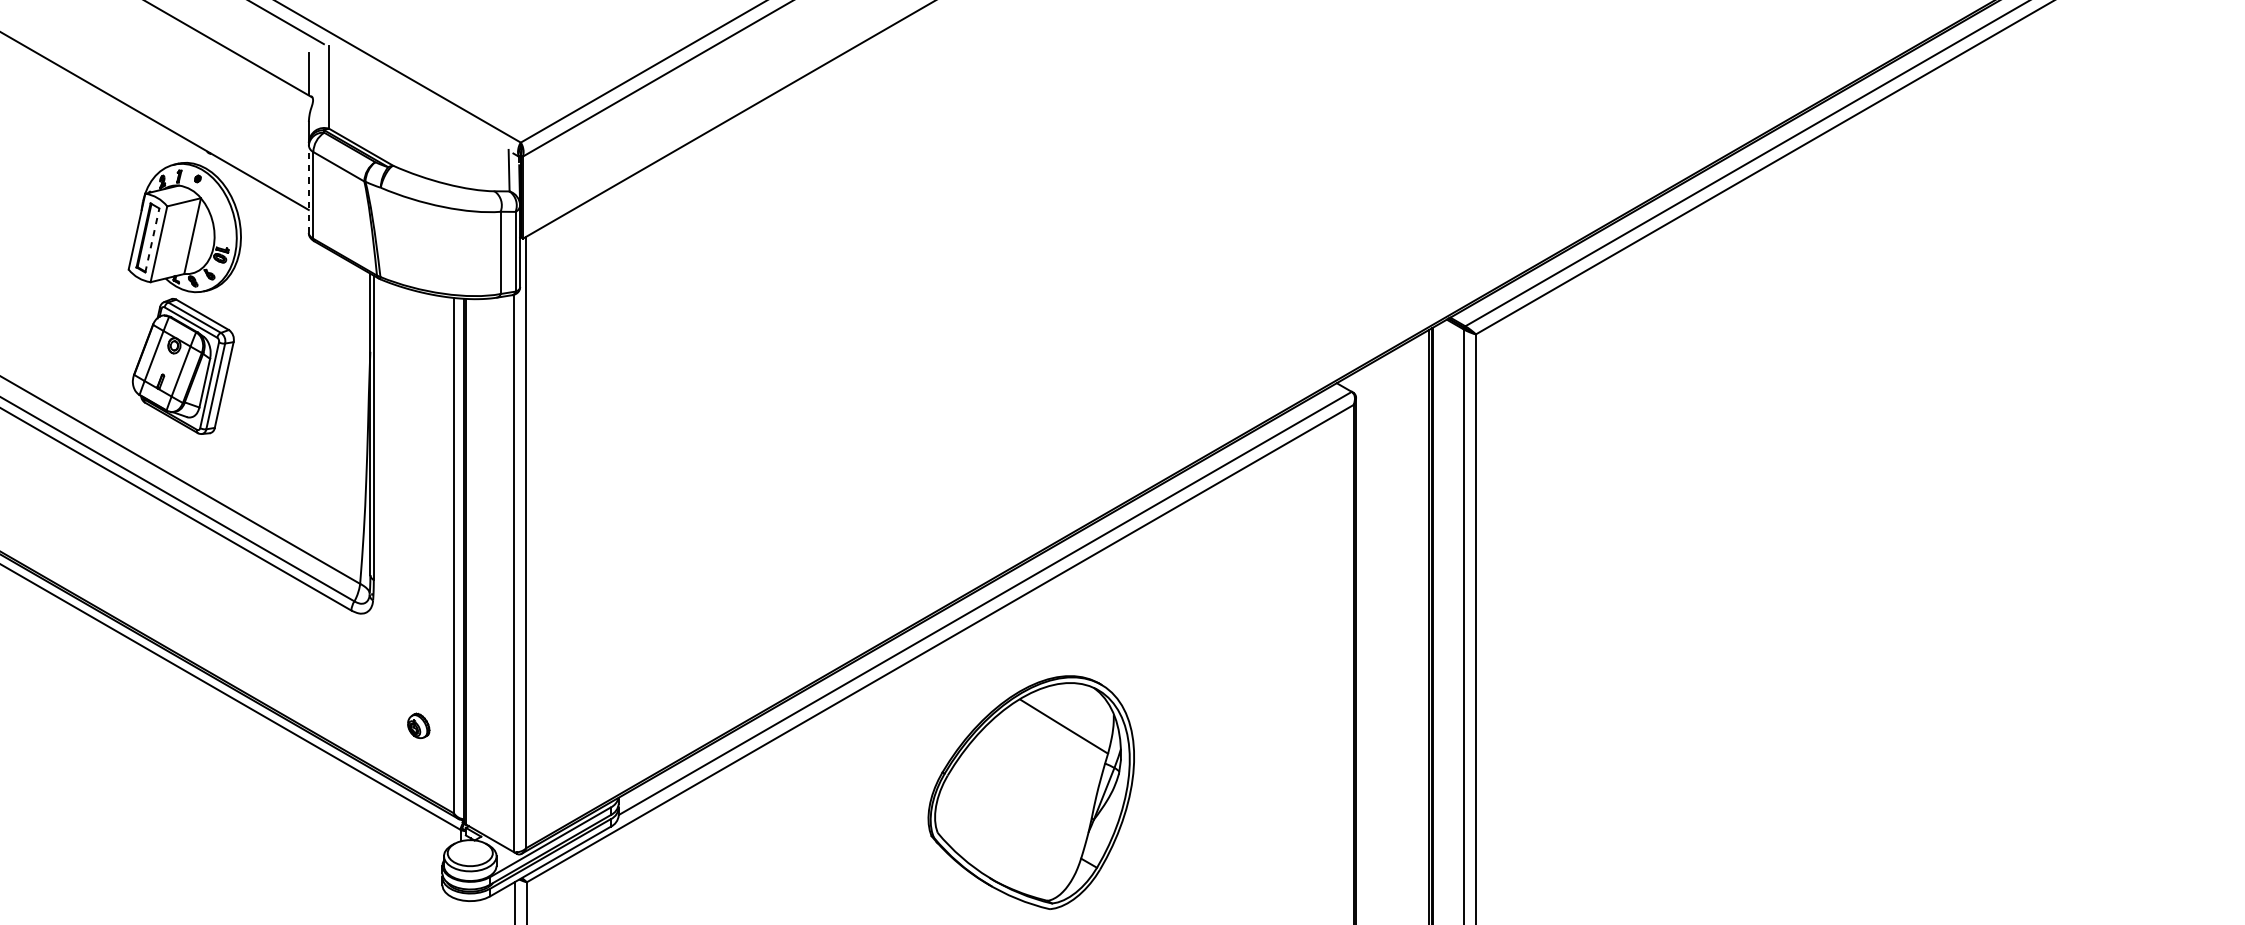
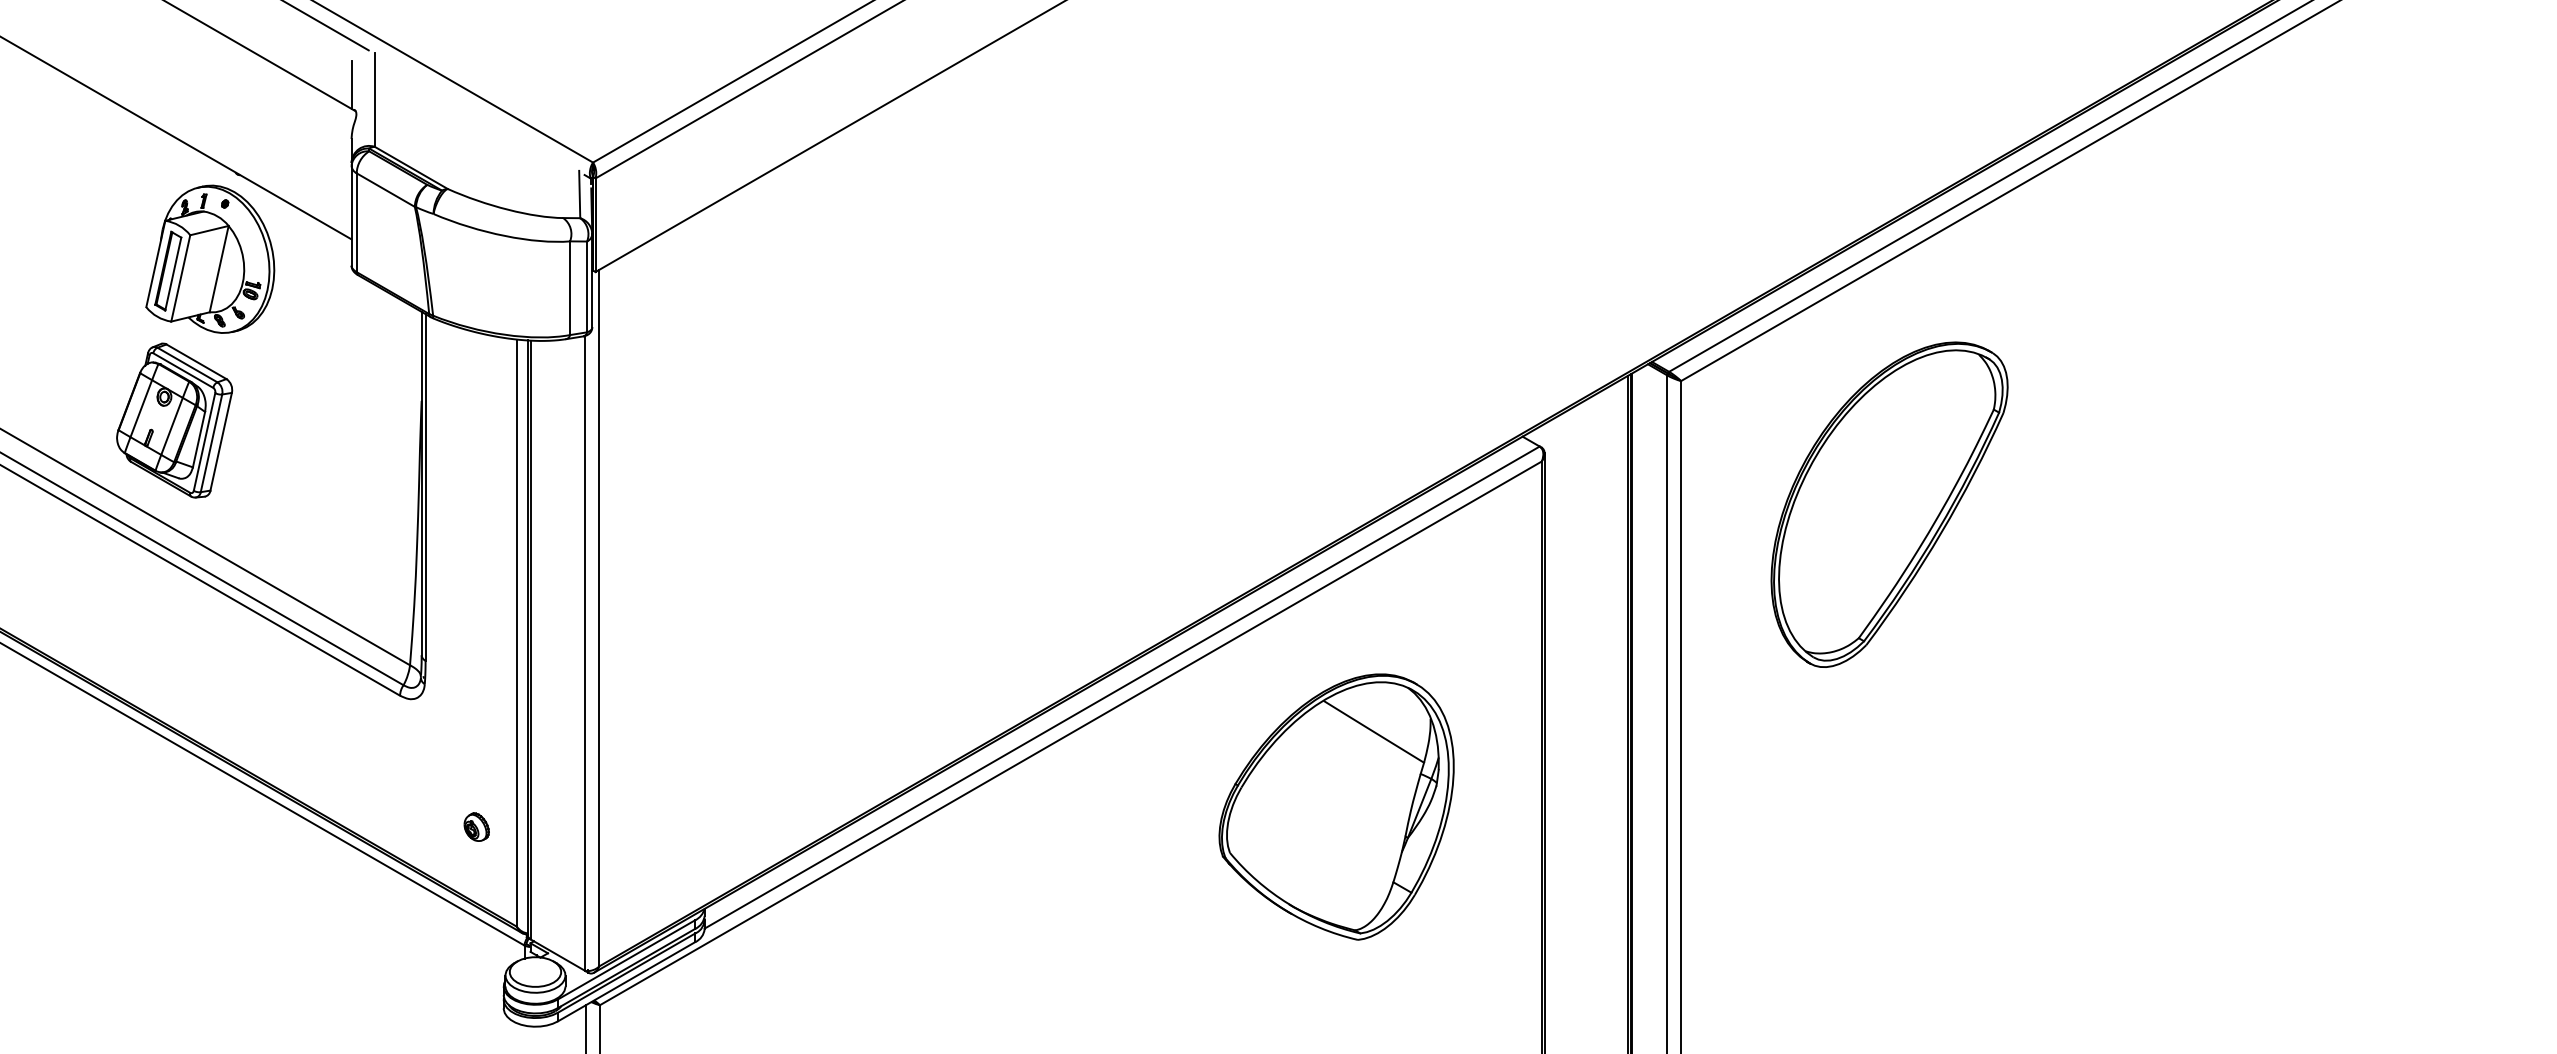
line: (308, 189) -> (351, 215), dashed -> solid
line: (152, 239) -> (173, 273), dashed -> solid
part: (183, 366) -> (174, 420), moved
part: (1658, 442) -> (1889, 504), added
part: (1031, 792) -> (1336, 806), moved

